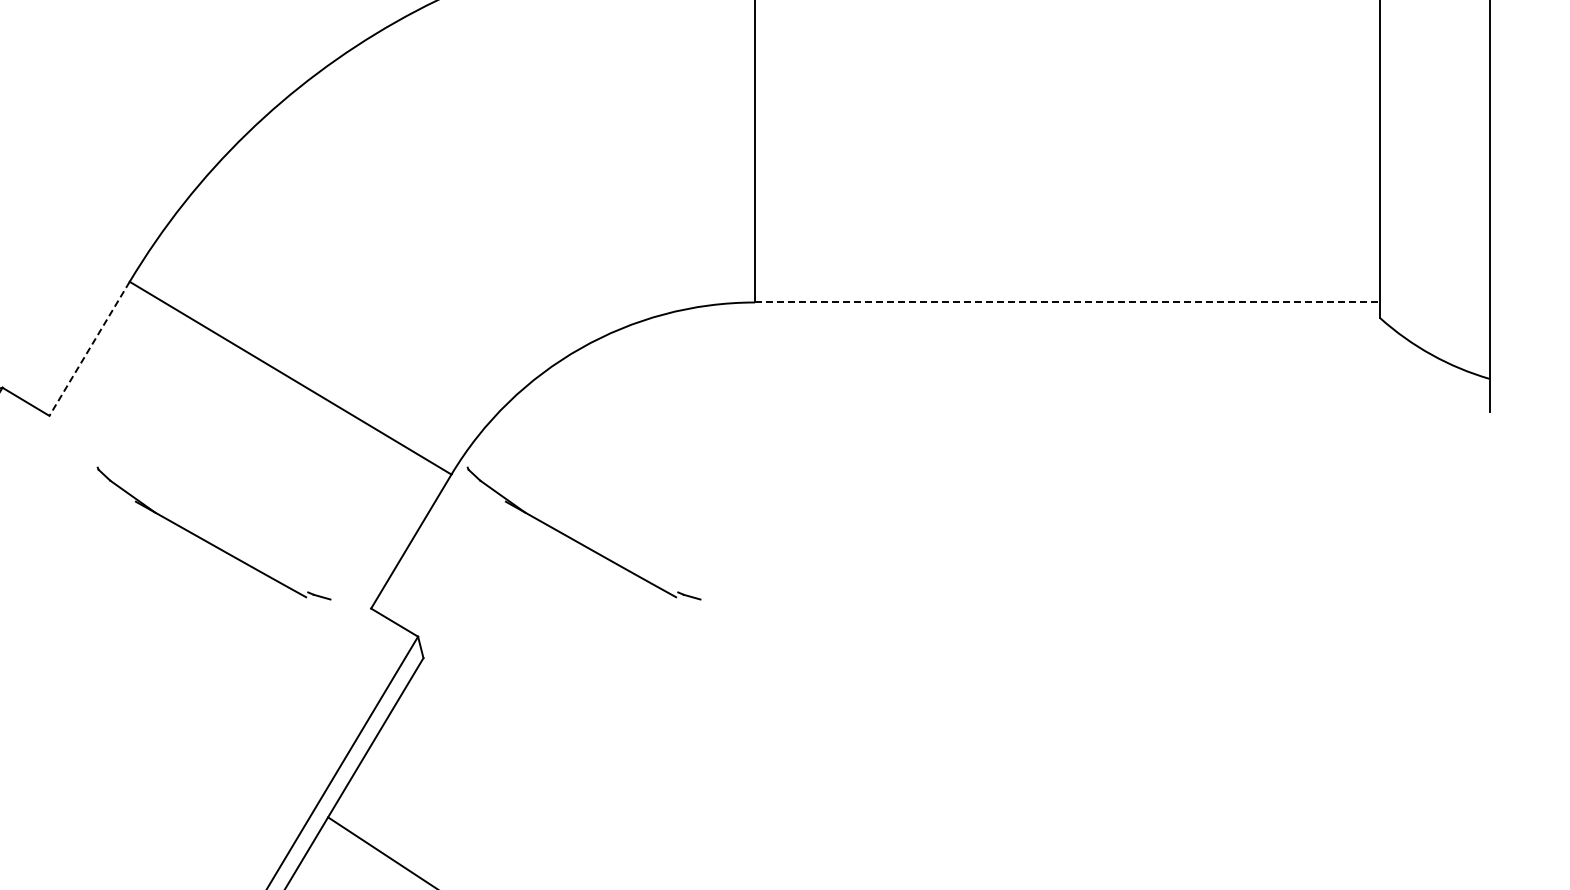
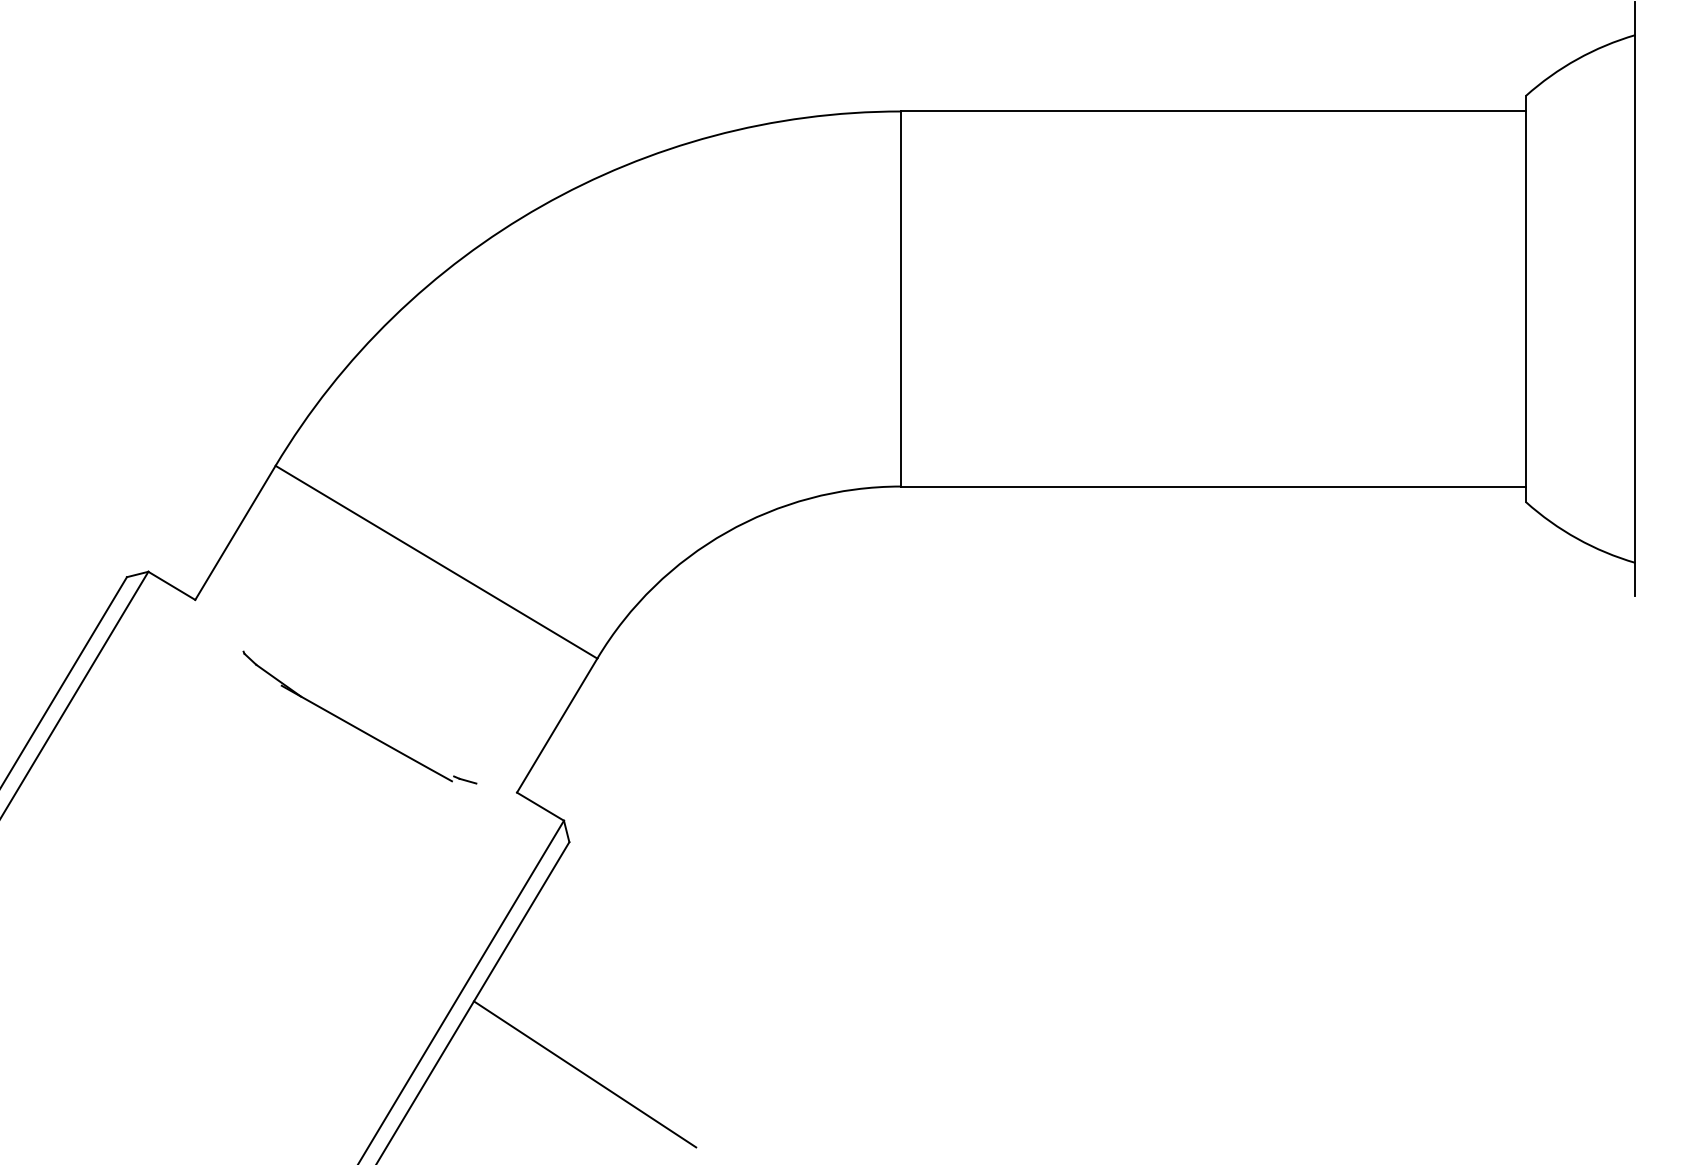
line: (1067, 302) -> (1213, 486), dashed -> solid
line: (89, 349) -> (235, 533), dashed -> solid
part: (578, 541) -> (724, 725), removed

